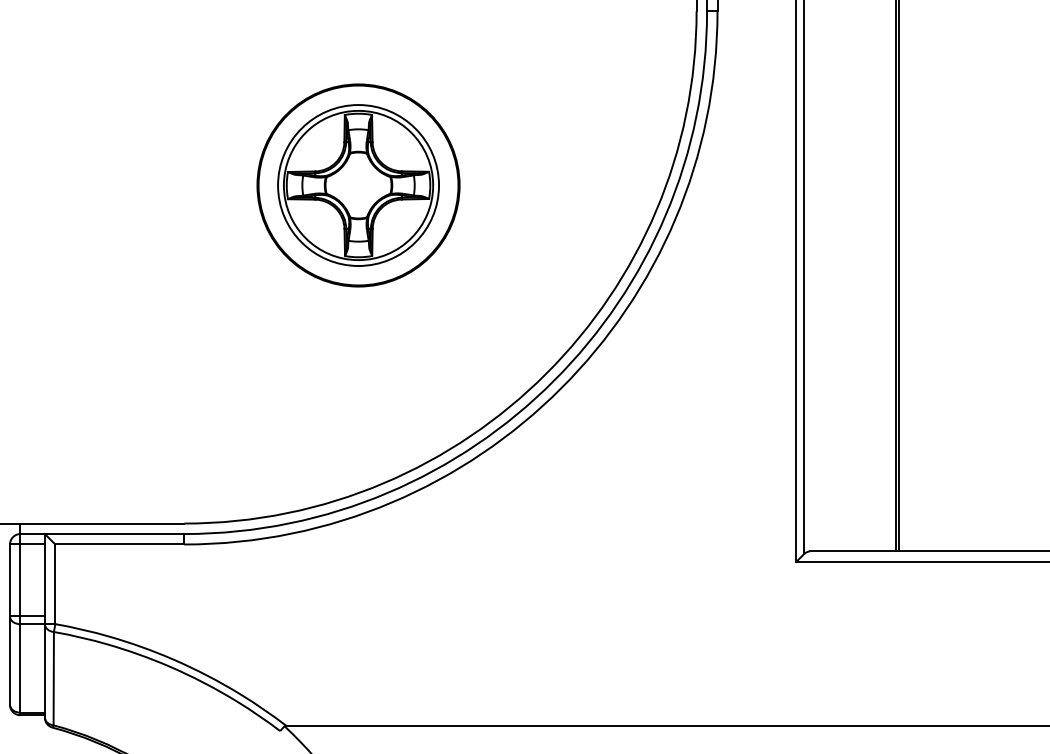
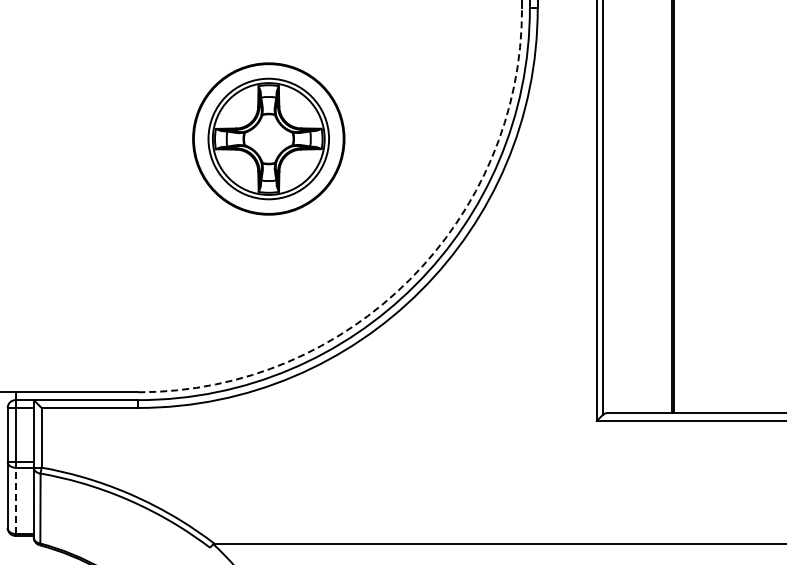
arc: (546, 372) -> (409, 279), solid -> dashed
line: (20, 667) -> (15, 500), solid -> dashed

